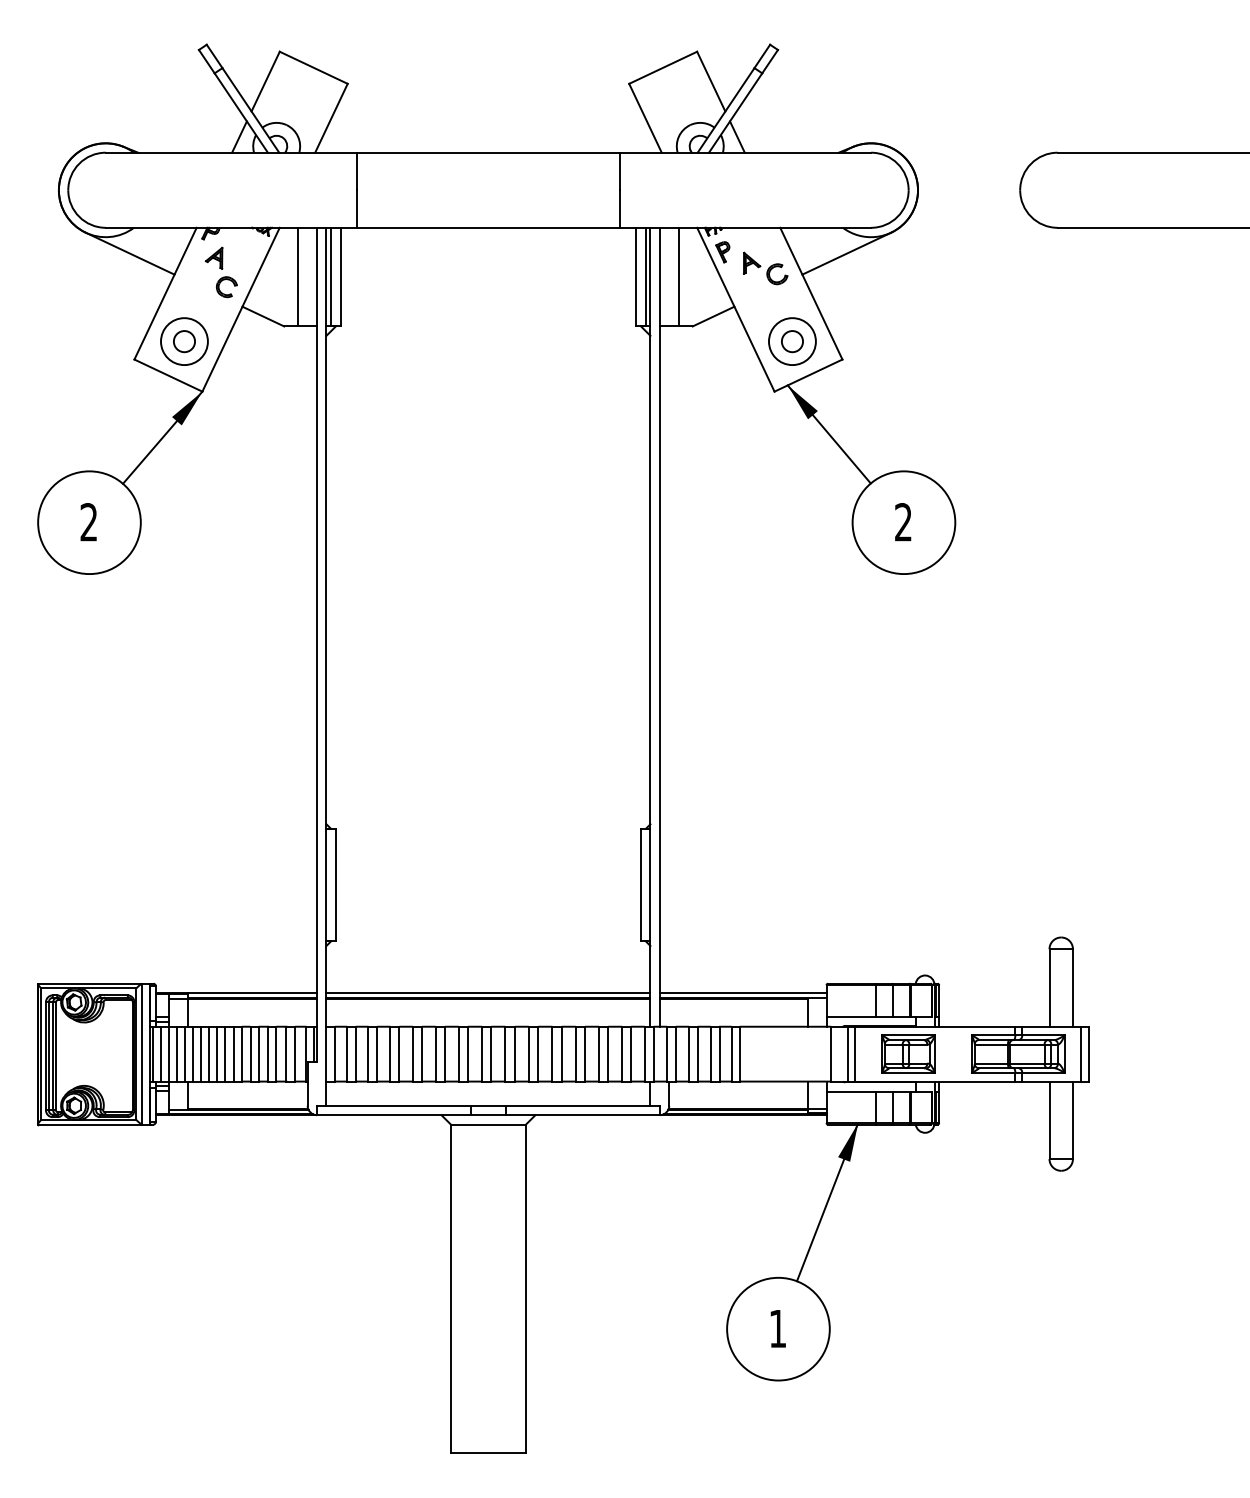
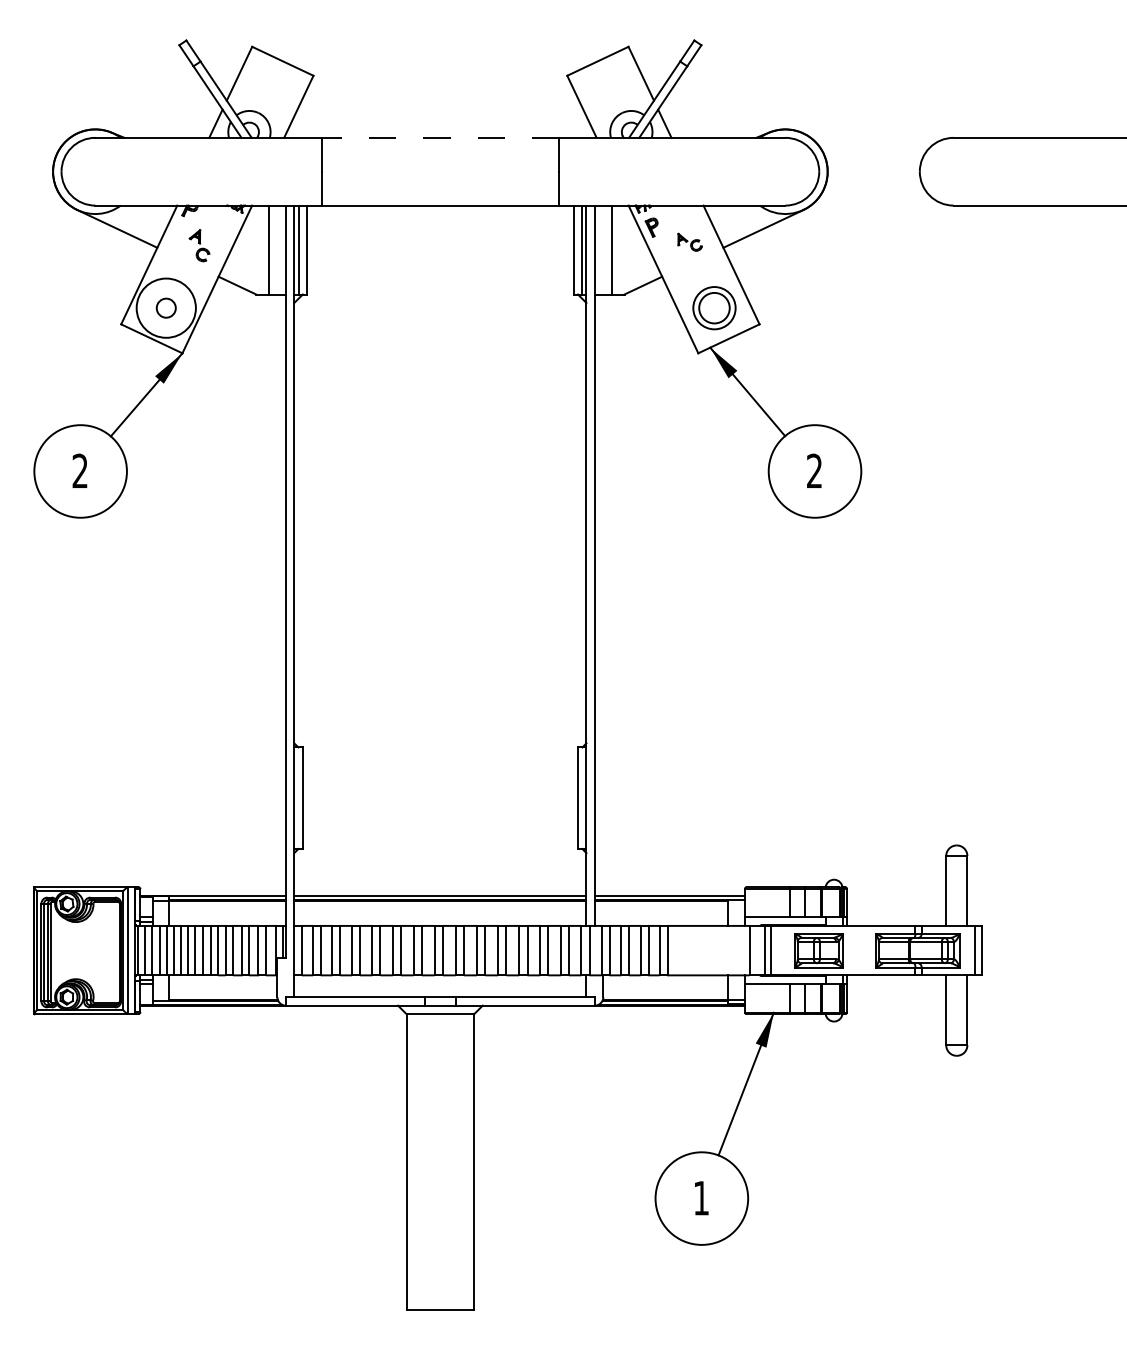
line: (488, 152) -> (440, 137), solid -> dashed
part: (764, 268) -> (689, 242), size x0.6
part: (221, 272) -> (199, 245), size x0.7
circle: (792, 340) -> (714, 307), size x1.6
circle: (184, 341) -> (166, 308), size x1.4

